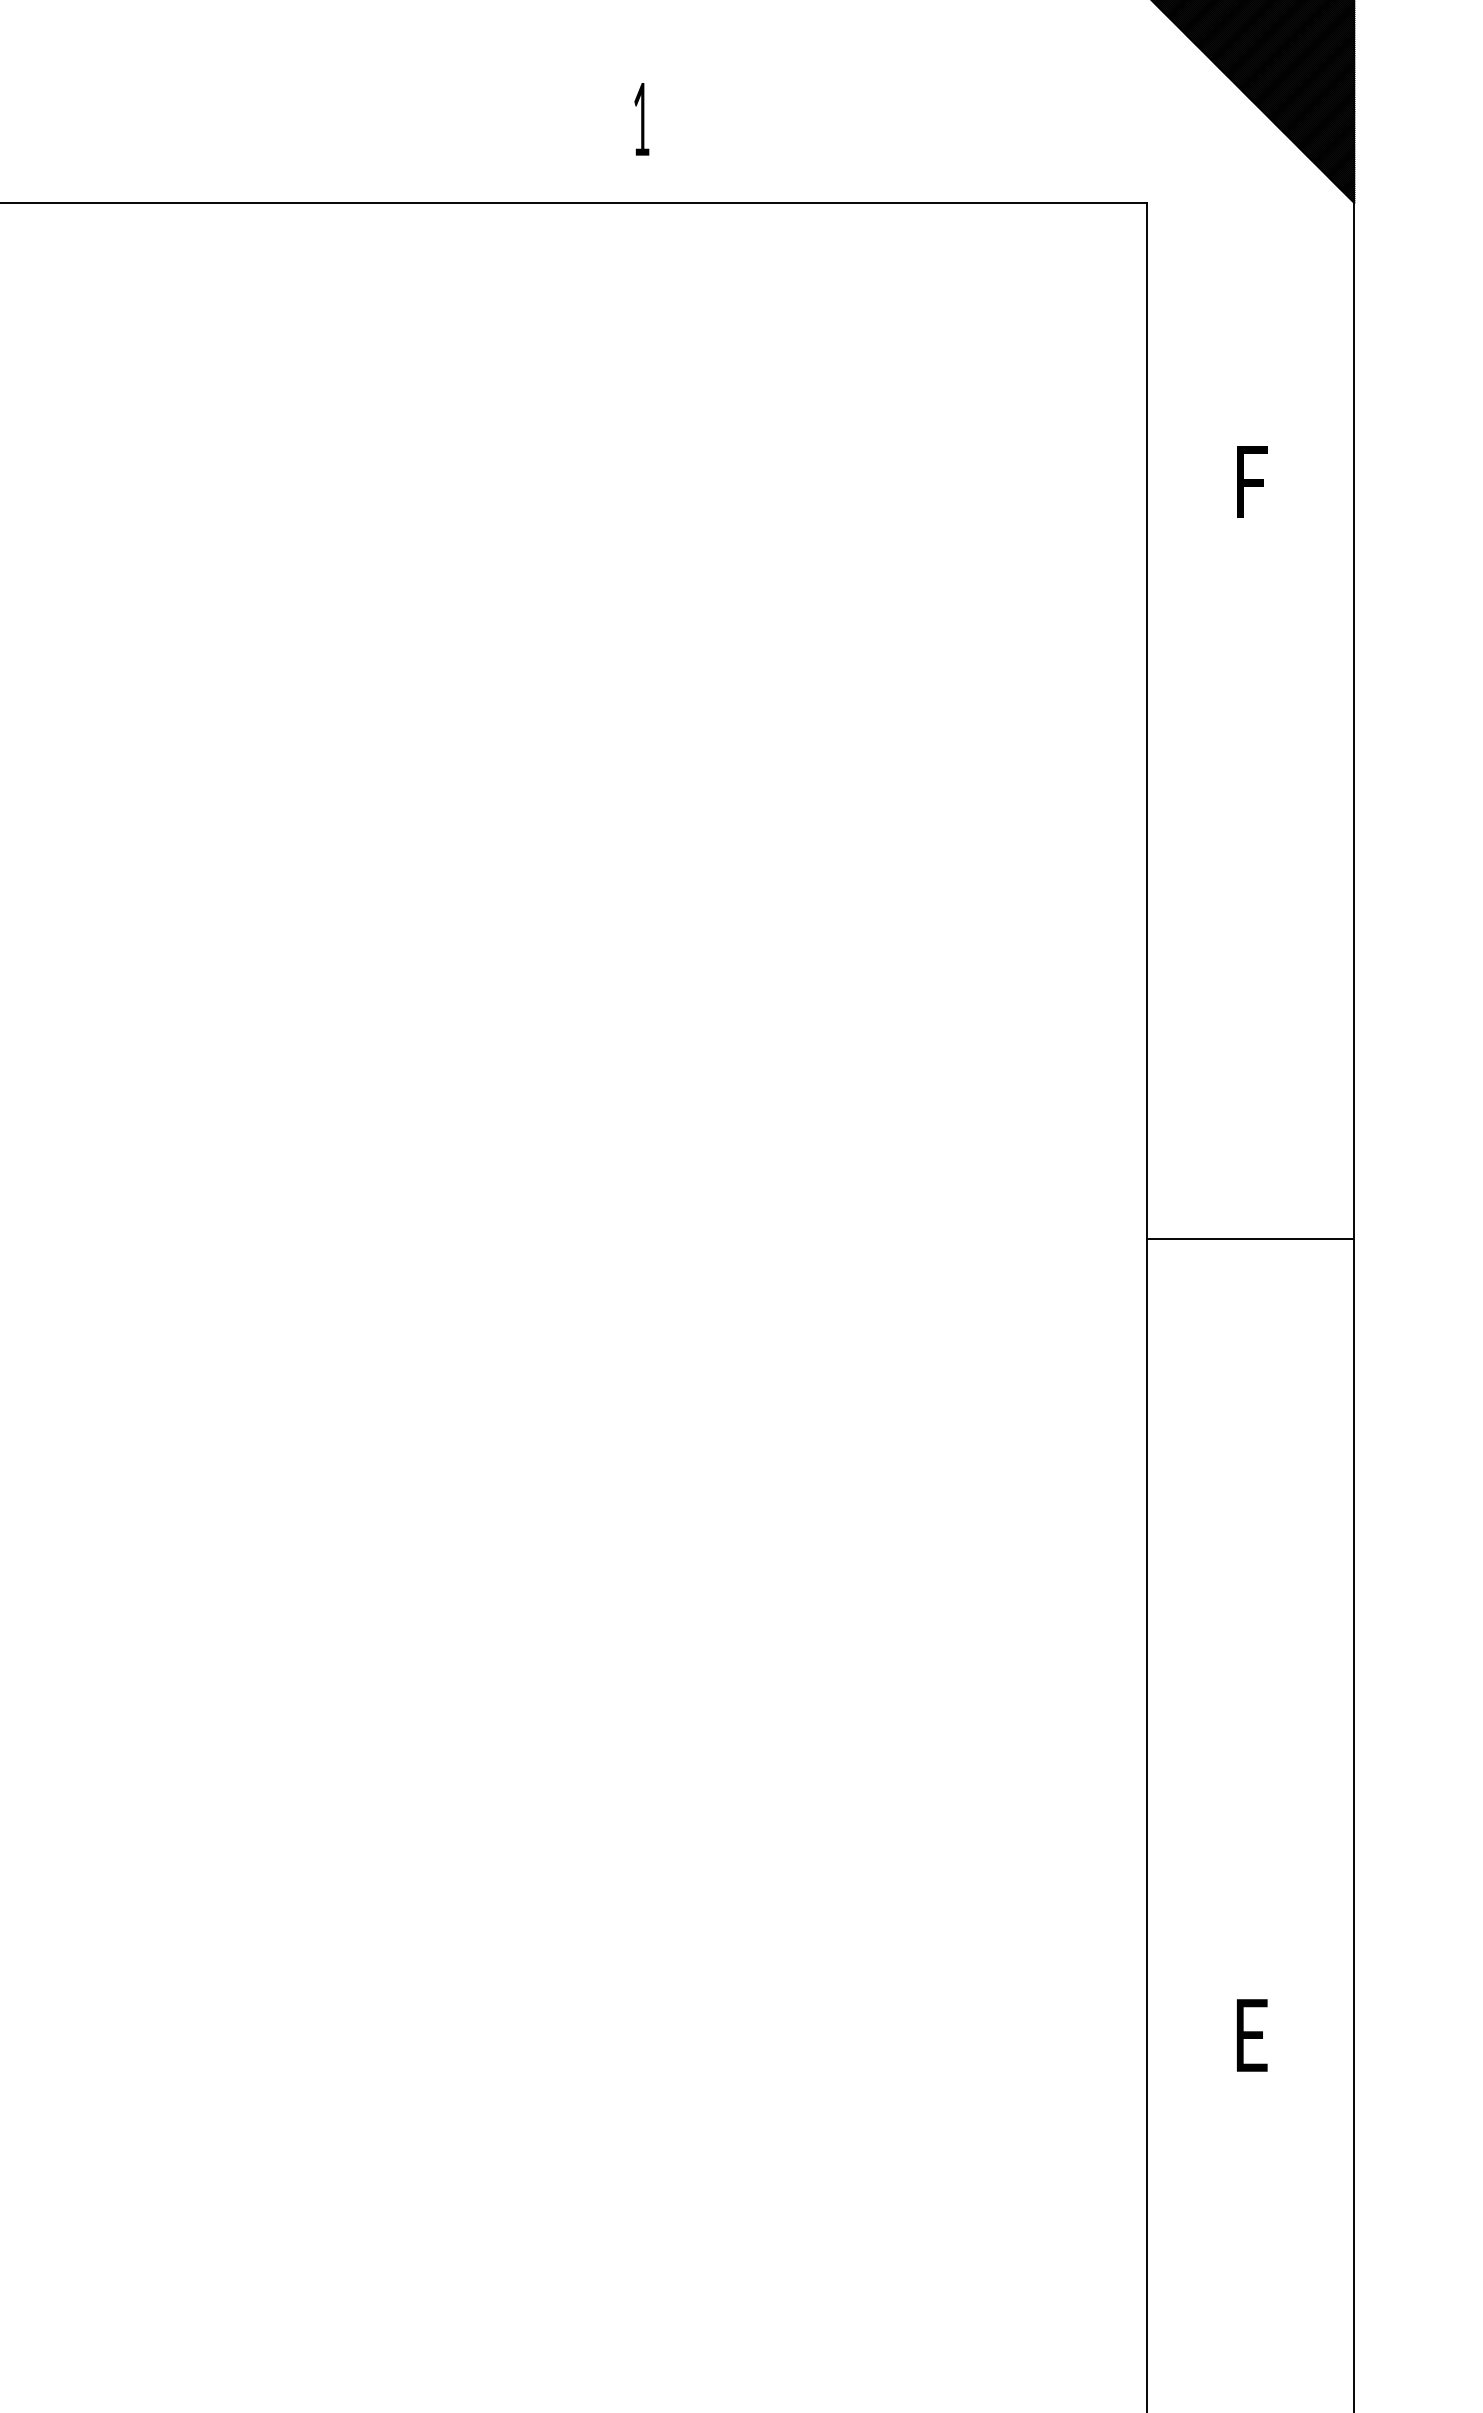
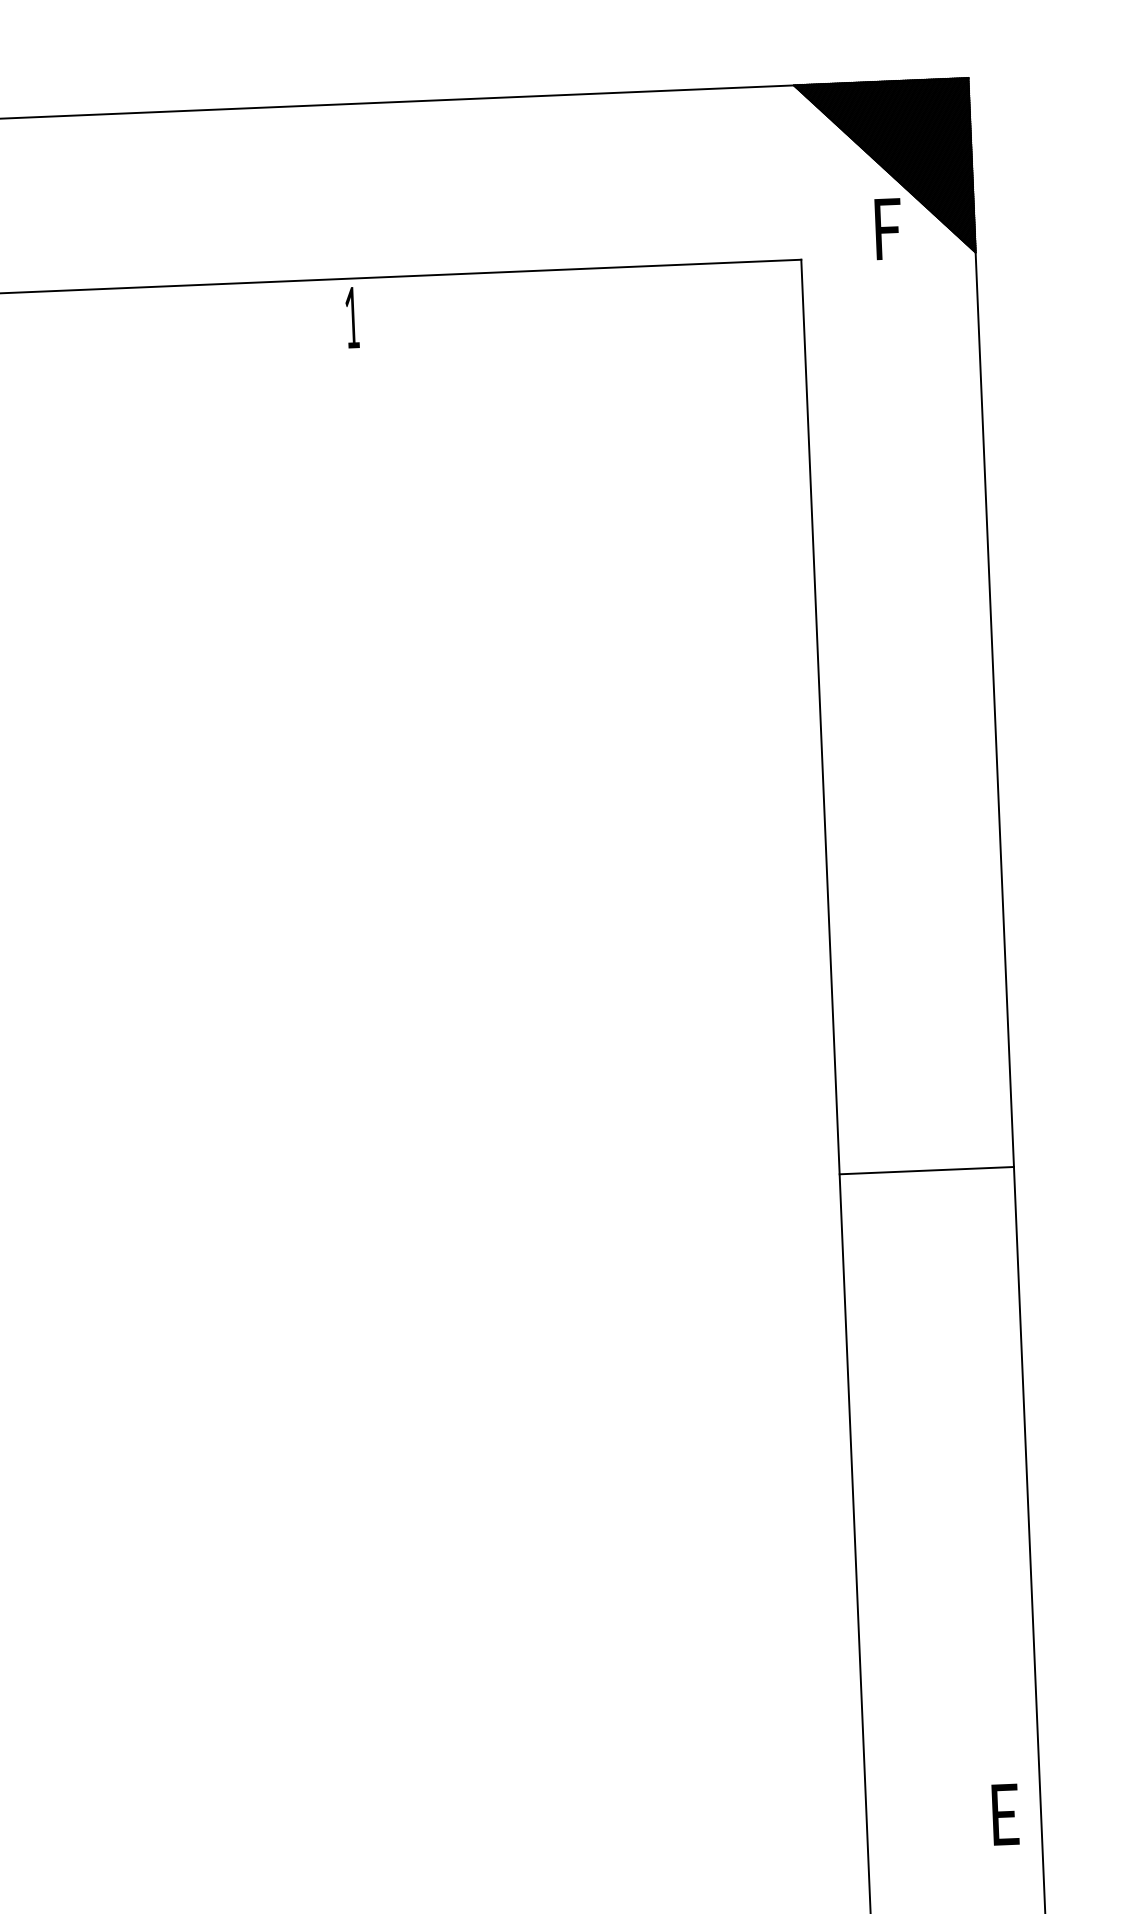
text: (641, 119) -> (352, 317), moved
text: (1252, 481) -> (888, 228), moved
line: (1250, 1238) -> (926, 1170), moved
text: (1252, 2035) -> (1005, 1814), moved

